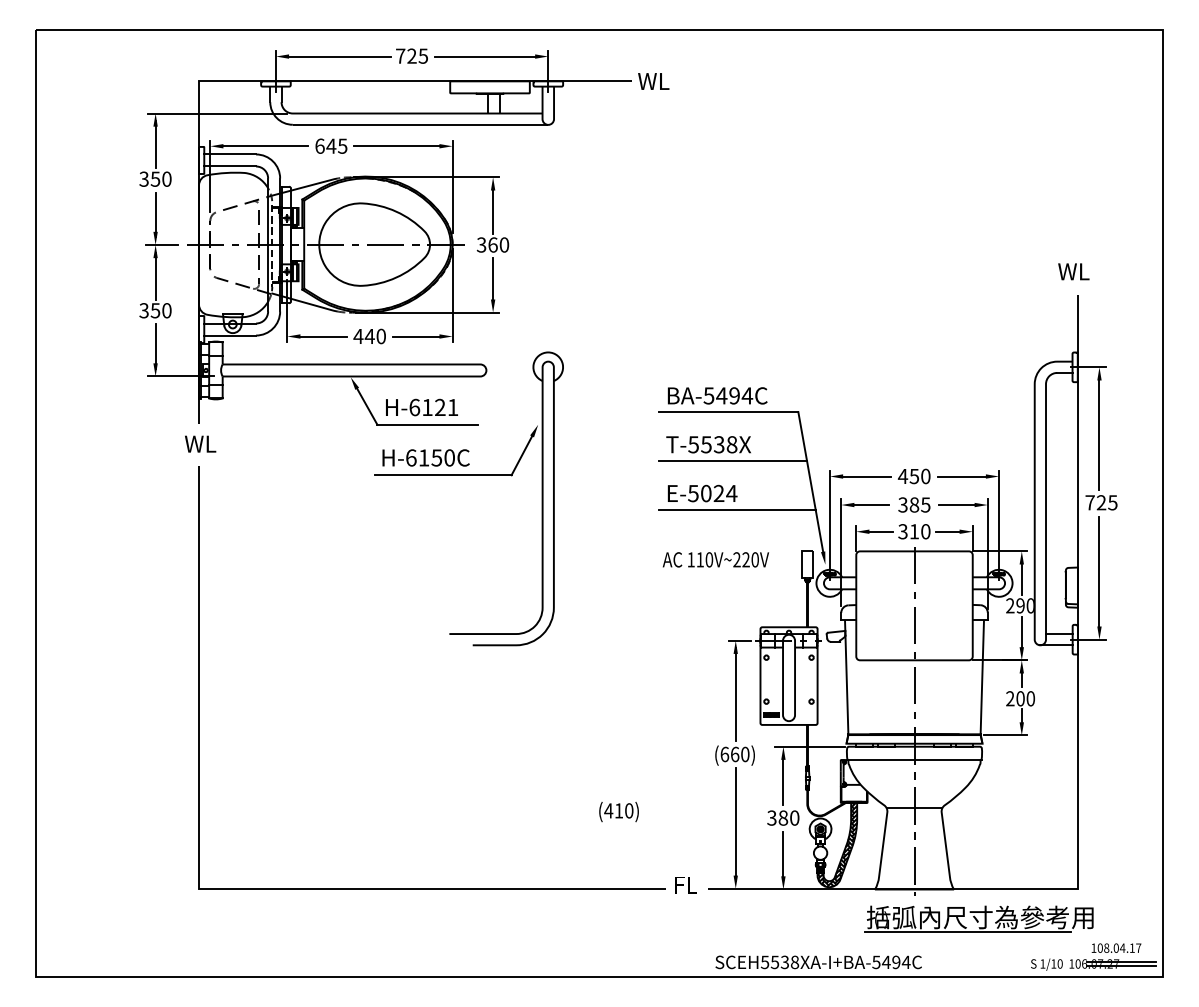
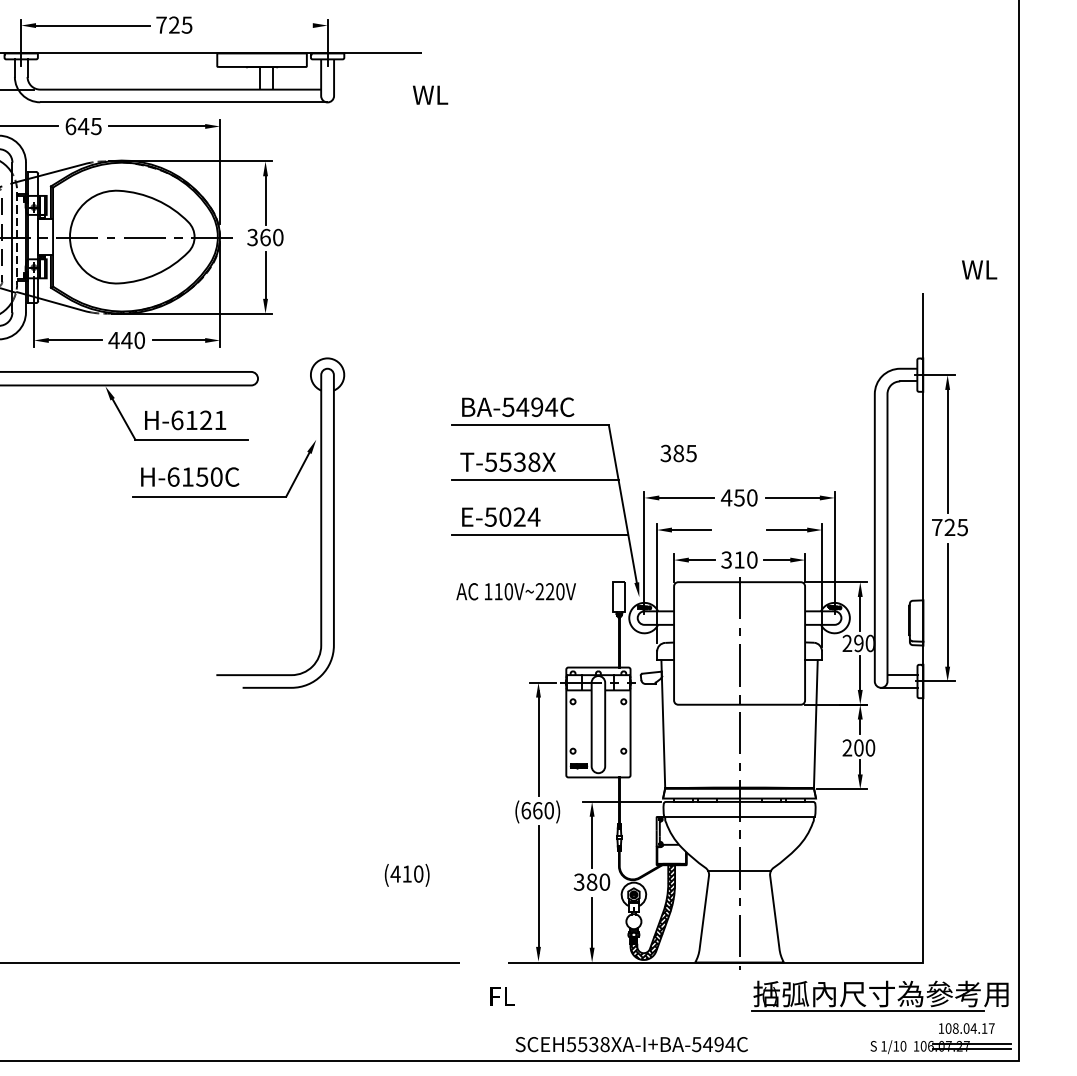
line: (486, 56) -> (258, 25), removed
text: (653, 81) -> (430, 95), moved
text: (1073, 271) -> (979, 269), moved
text: (914, 504) -> (678, 452), moved
text: (685, 885) -> (502, 997), moved
part: (978, 918) -> (879, 995), moved

